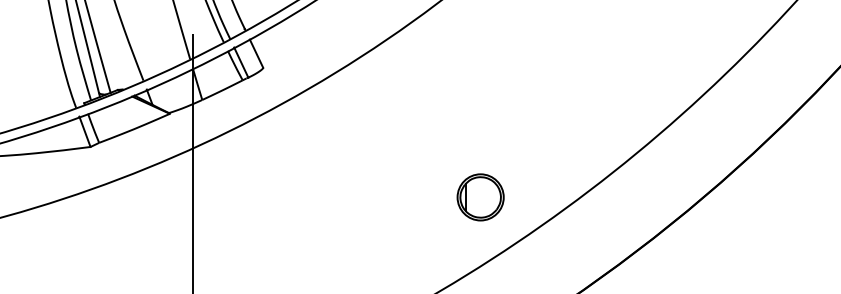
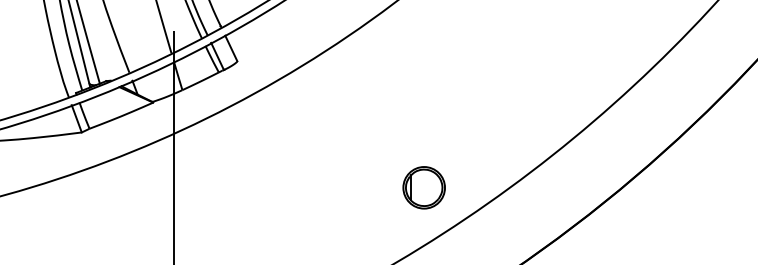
part: (480, 197) -> (424, 187), moved

